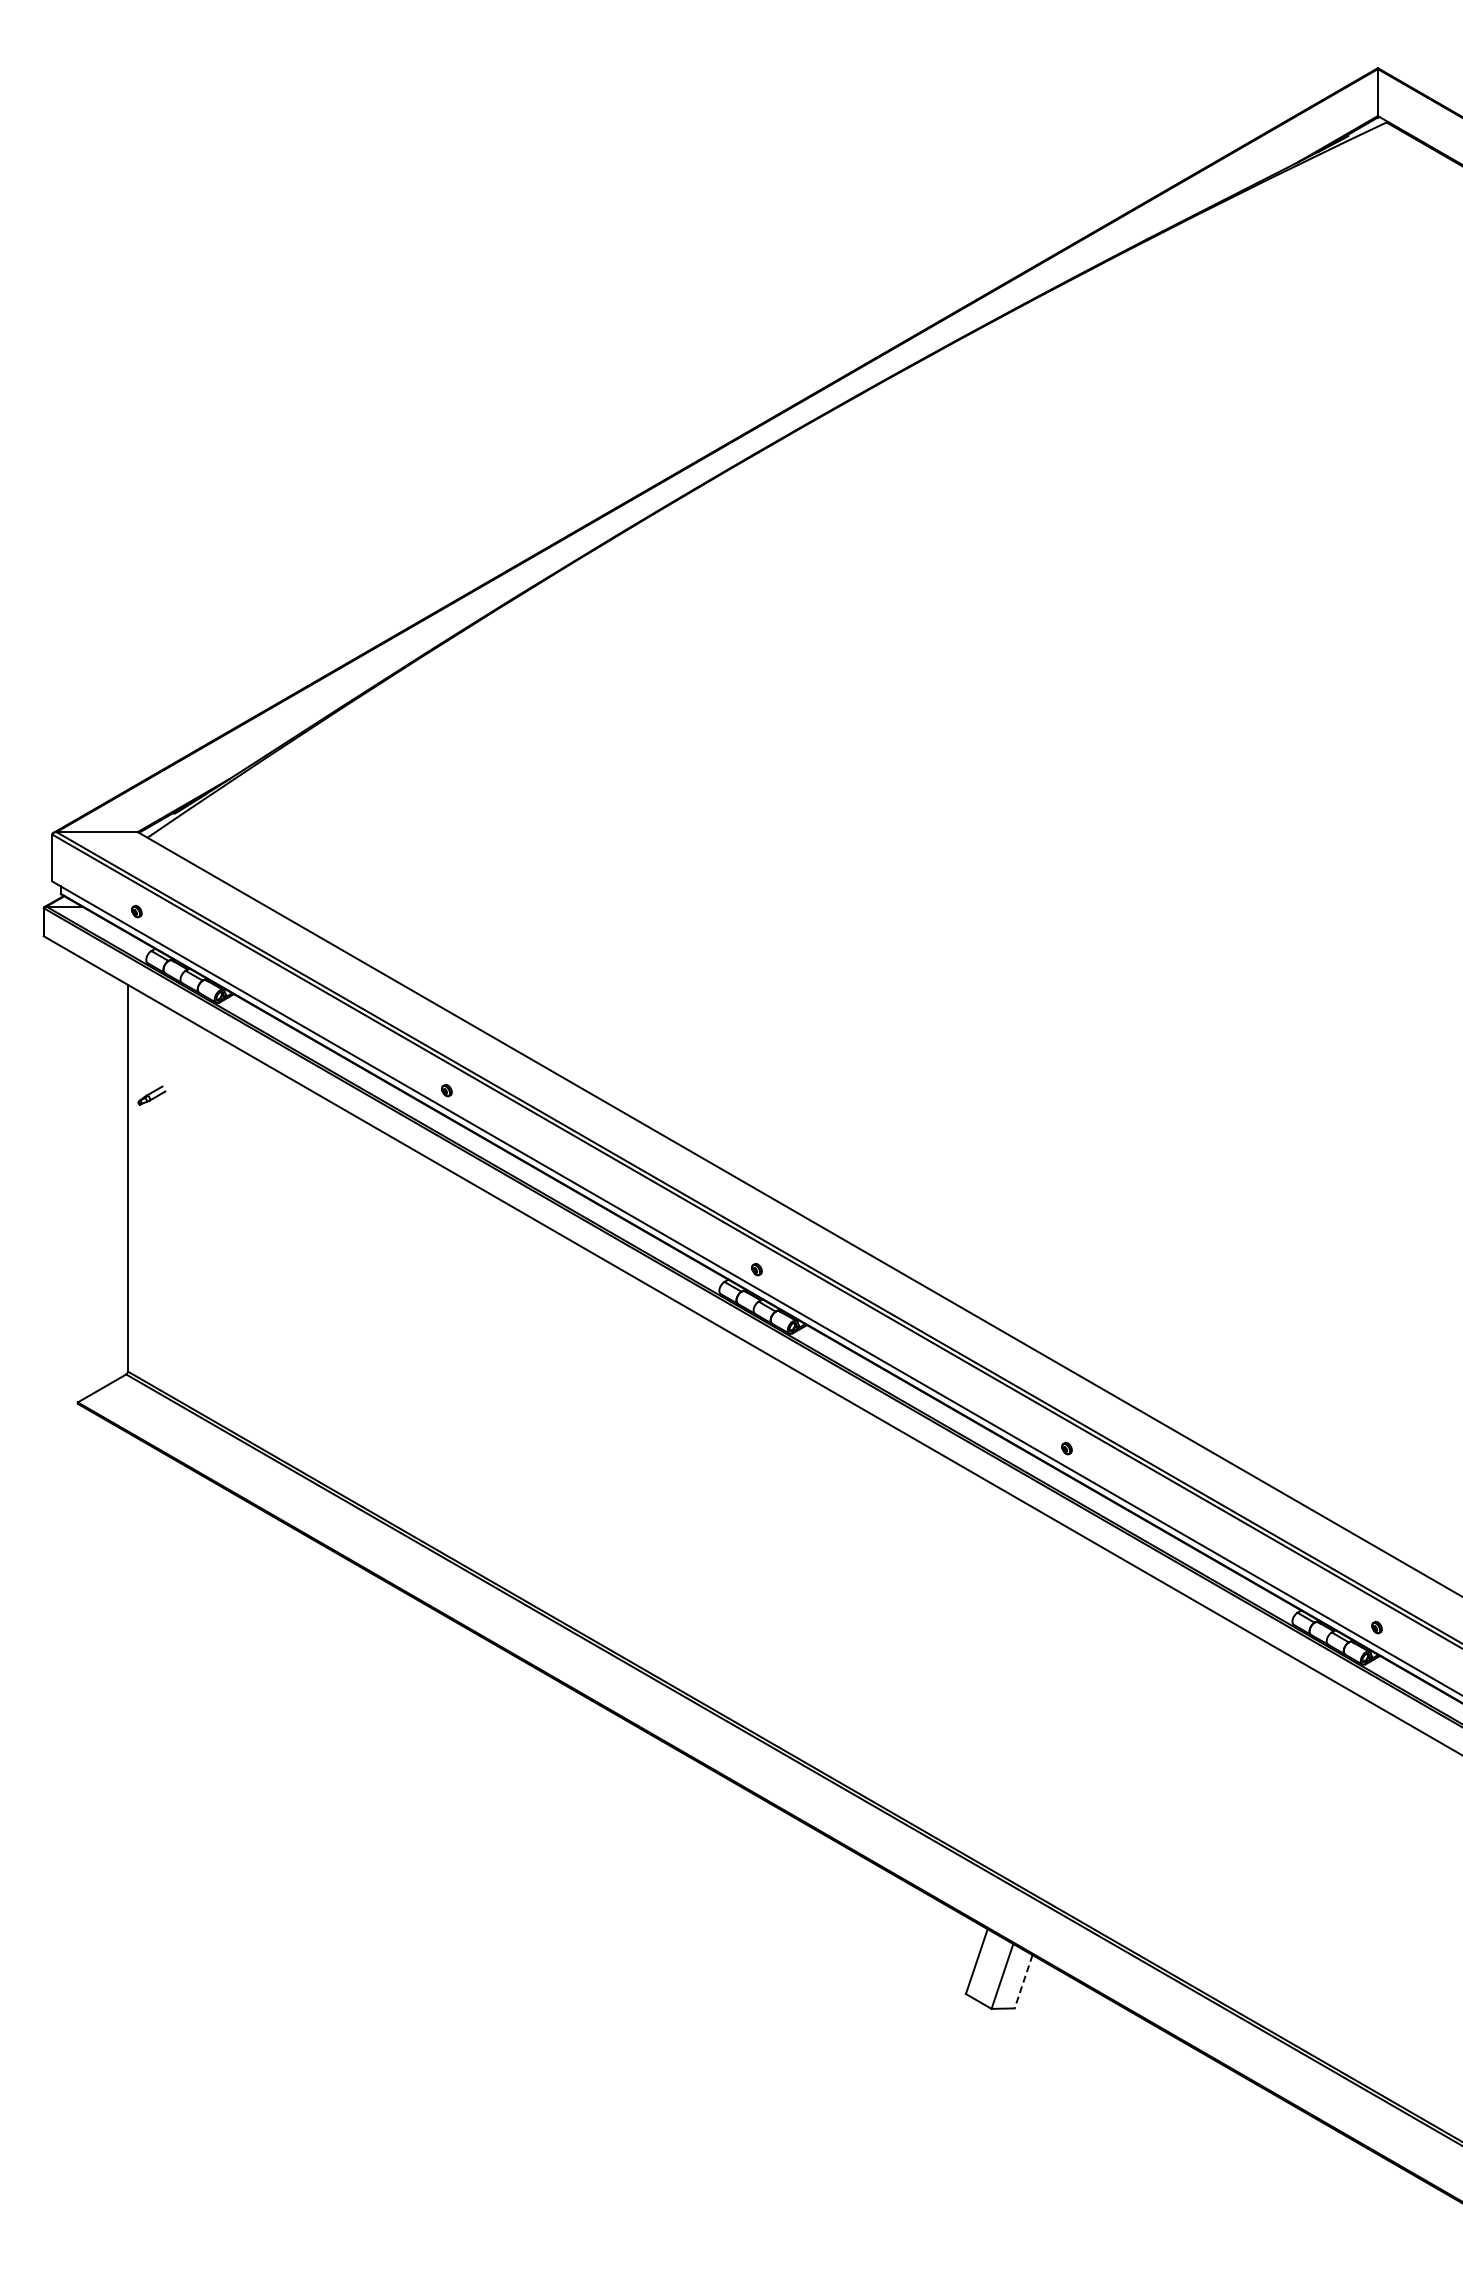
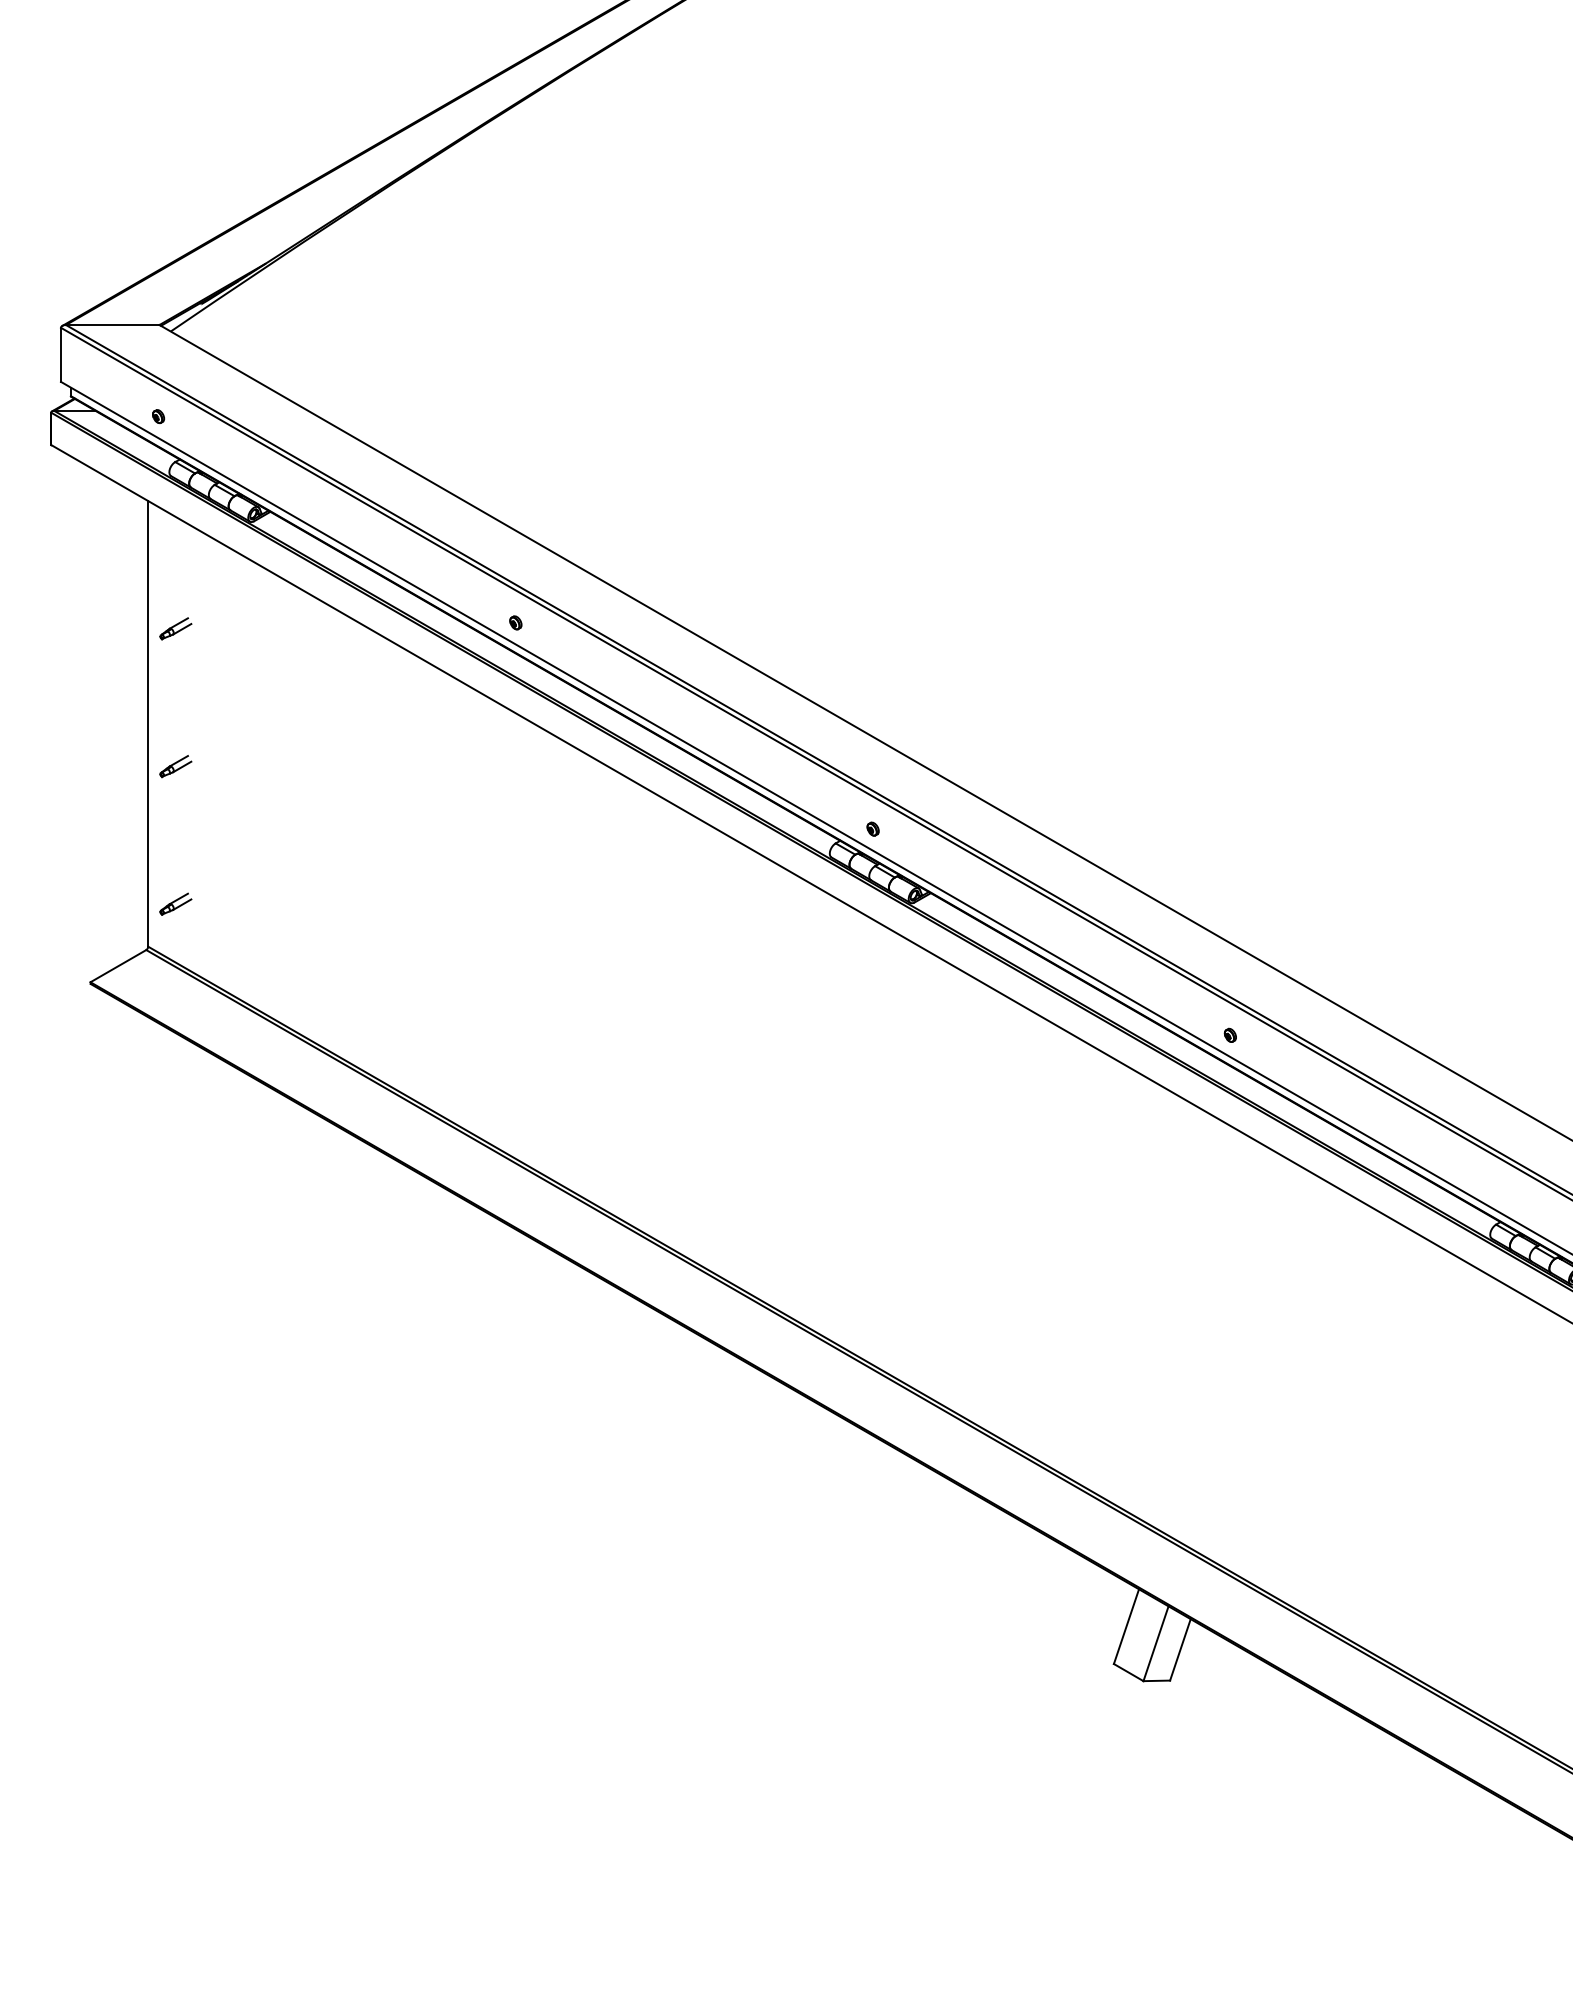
part: (151, 1215) -> (175, 766), added
part: (151, 1334) -> (175, 903), added
line: (1023, 1982) -> (1180, 1650), dashed -> solid

